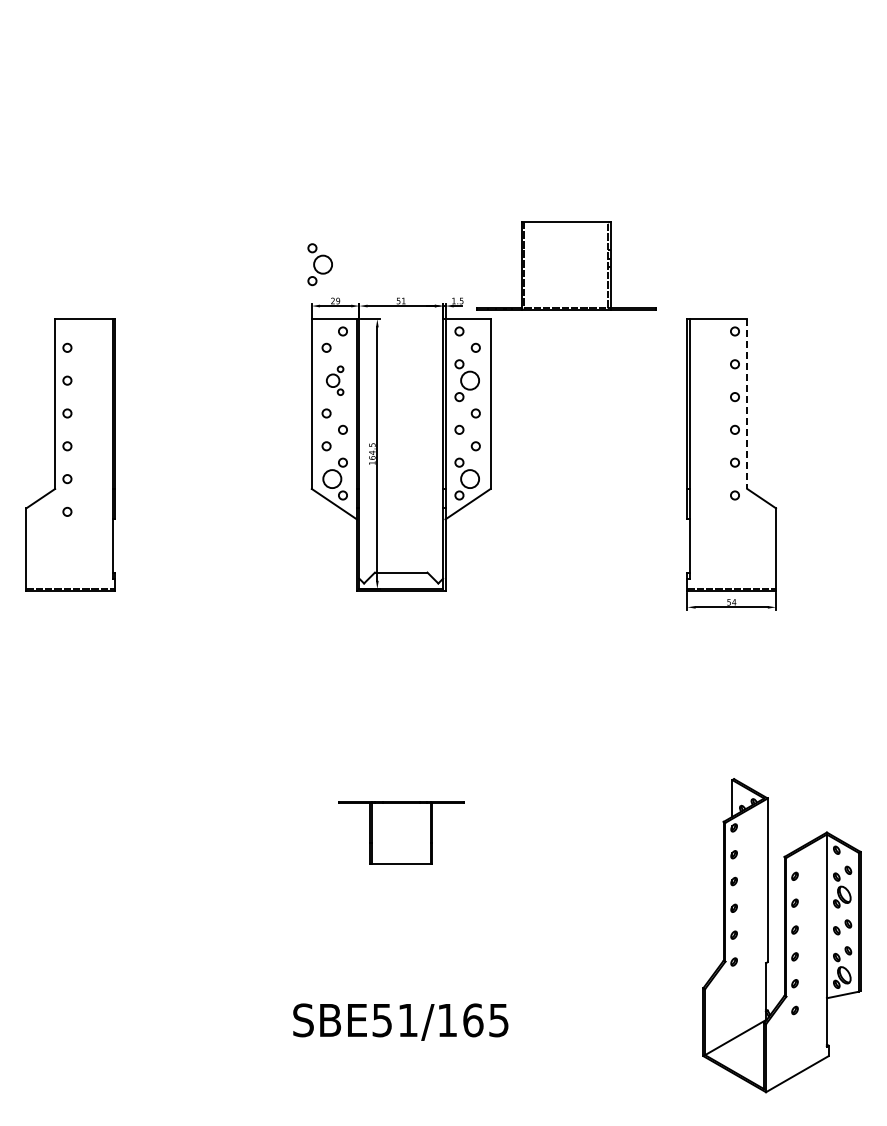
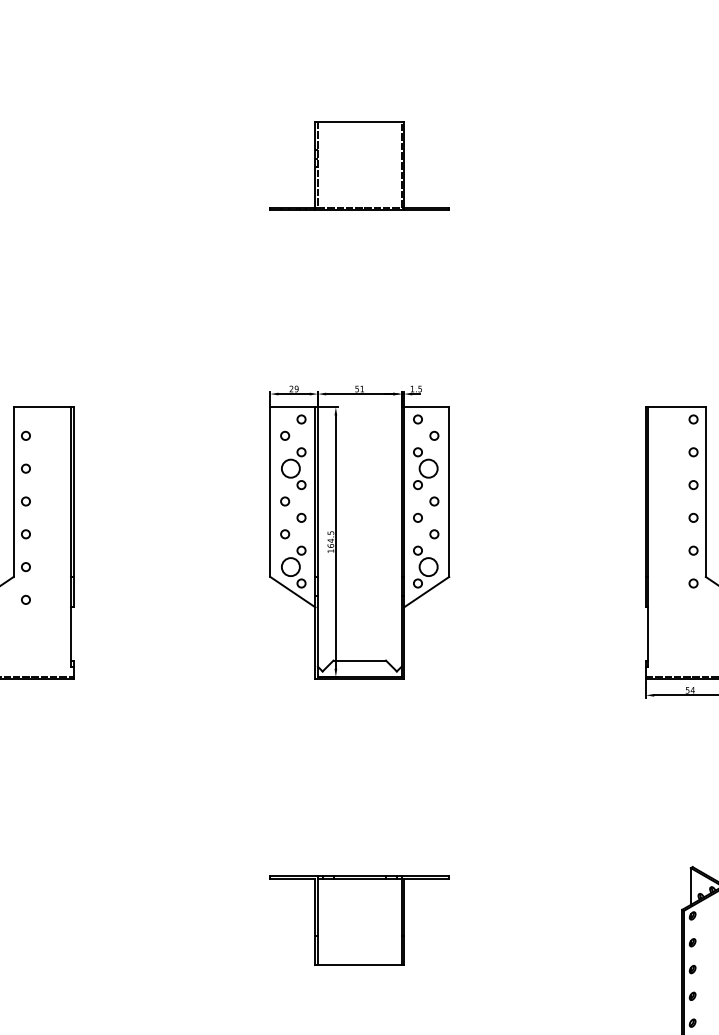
part: (319, 264) -> (278, 352), removed
part: (566, 265) -> (360, 165), moved
part: (334, 380) -> (293, 468), size x1.43
line: (747, 404) -> (706, 492), dashed -> solid
part: (401, 832) -> (360, 920), size x1.43

